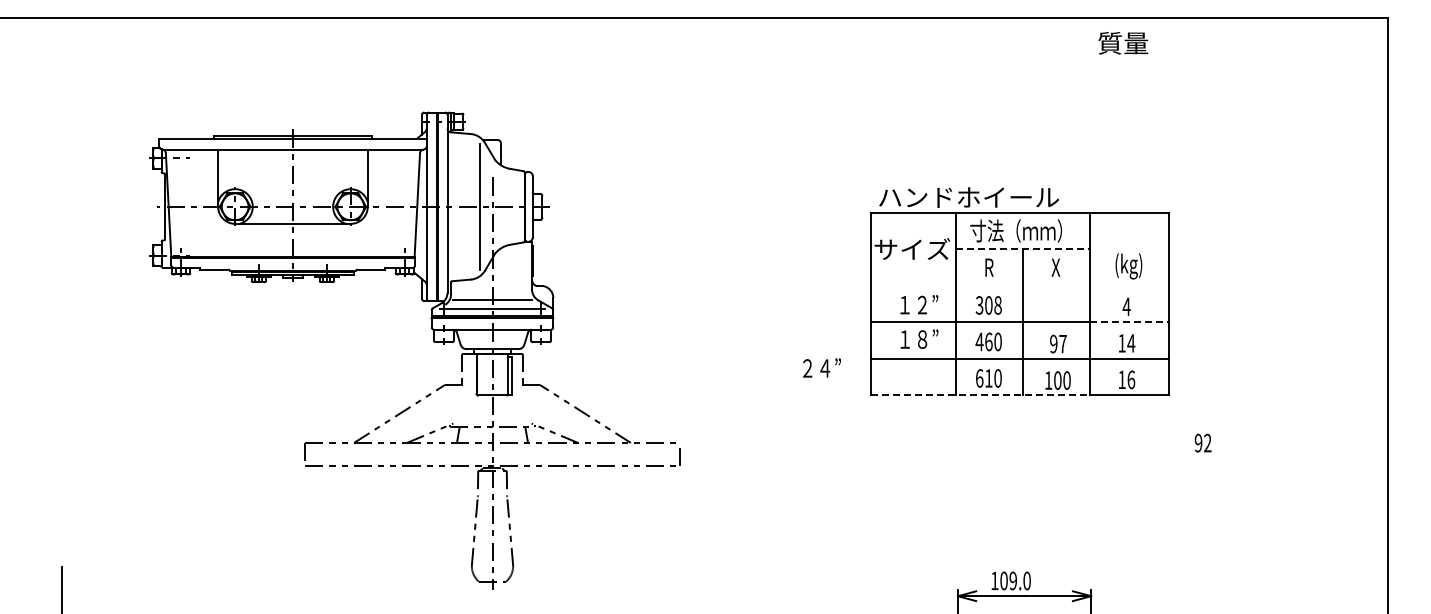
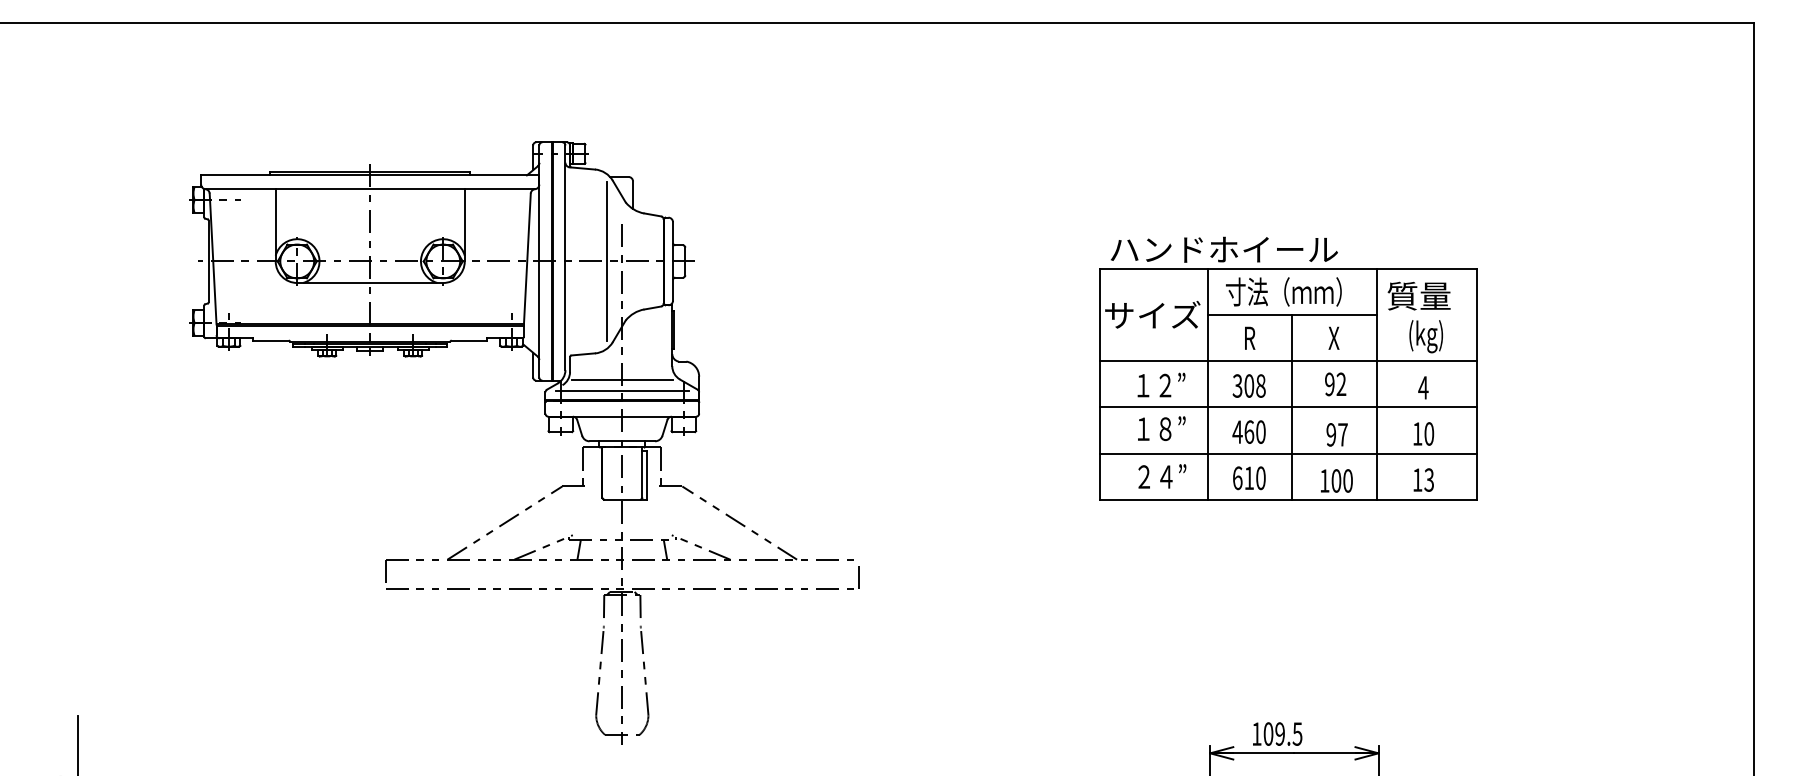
text: (1123, 43) -> (1419, 296), moved
line: (1023, 249) -> (1293, 315), dashed -> solid
line: (1019, 285) -> (1288, 360), added
line: (1129, 322) -> (1426, 407), dashed -> solid
text: (1131, 343) -> (1429, 434), 14 -> 10
text: (821, 367) -> (1161, 475), moved
text: (1131, 379) -> (1429, 479), 16 -> 13
line: (980, 395) -> (1238, 499), dashed -> solid
text: (1202, 442) -> (1334, 383), moved
text: (1026, 580) -> (1296, 733), 109.0 -> 109.5

